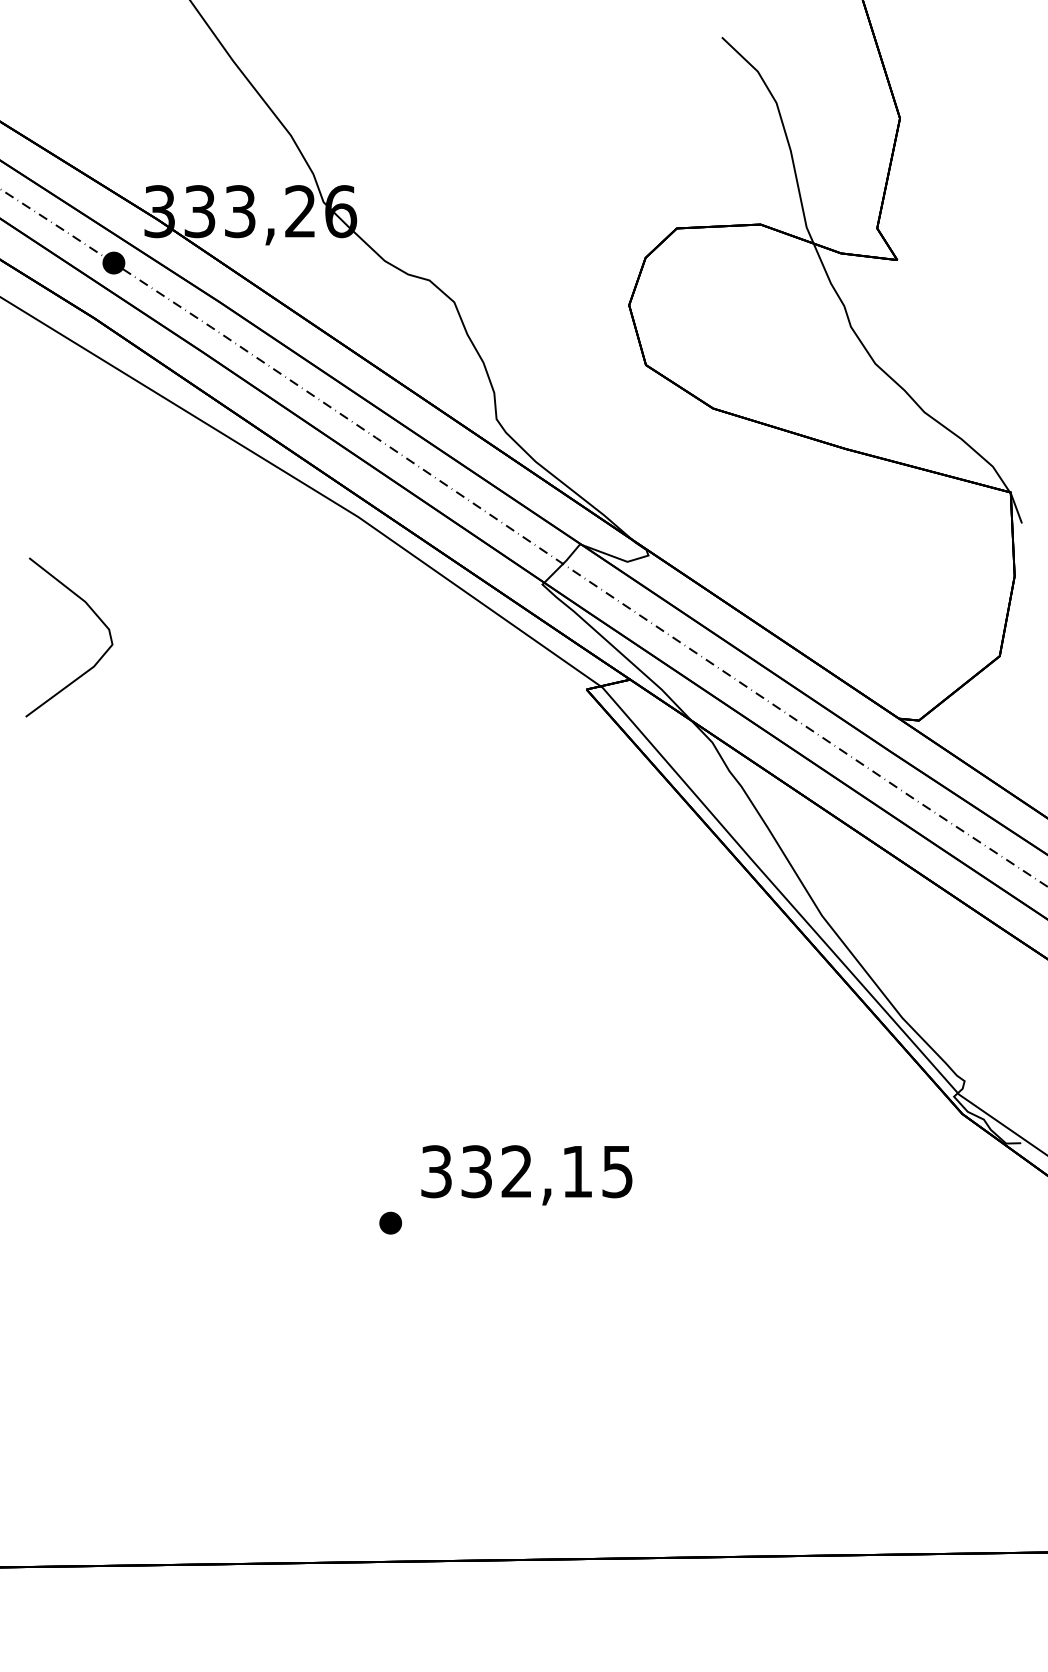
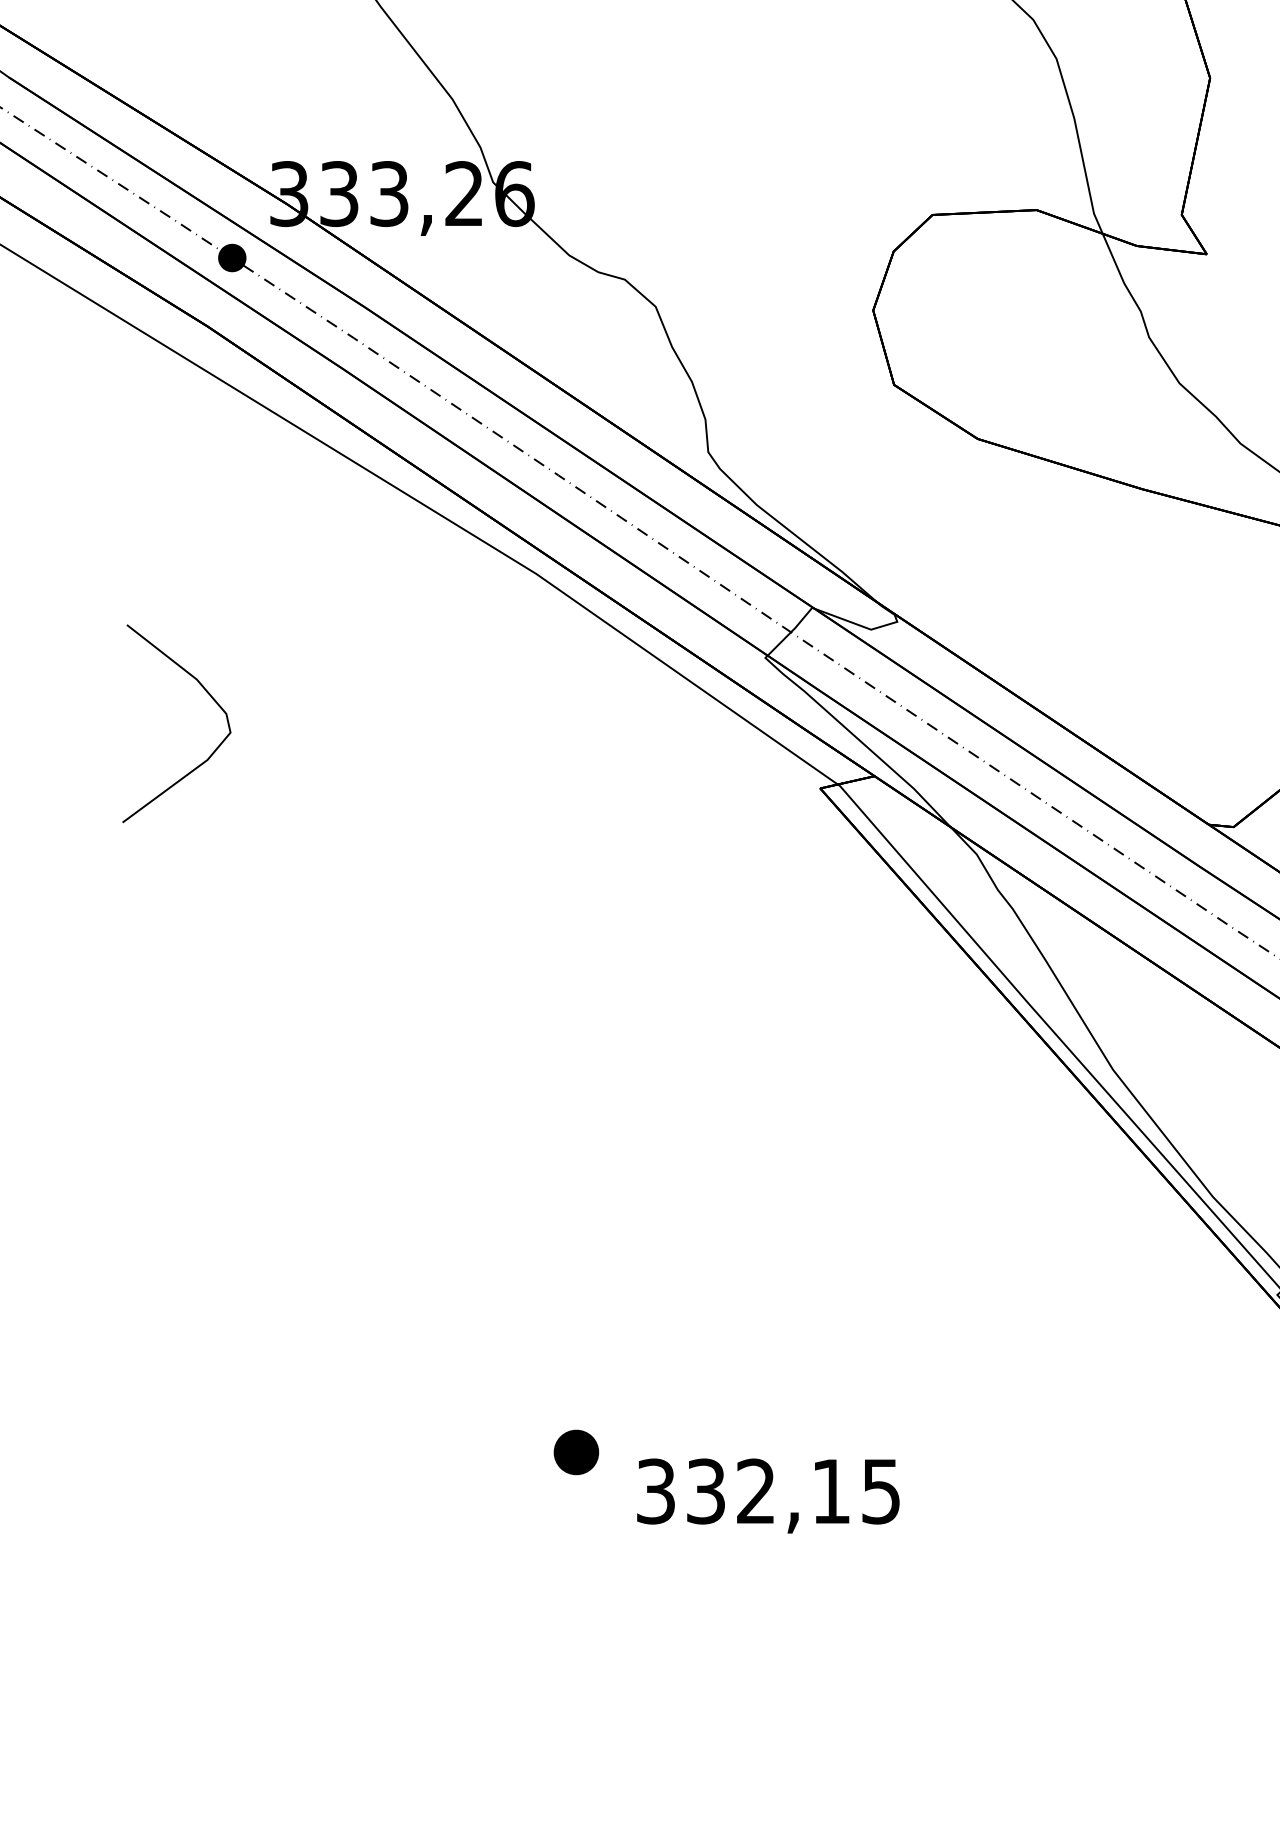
text: (526, 1175) -> (767, 1496), moved
part: (390, 1222) -> (576, 1451), size x1.6

